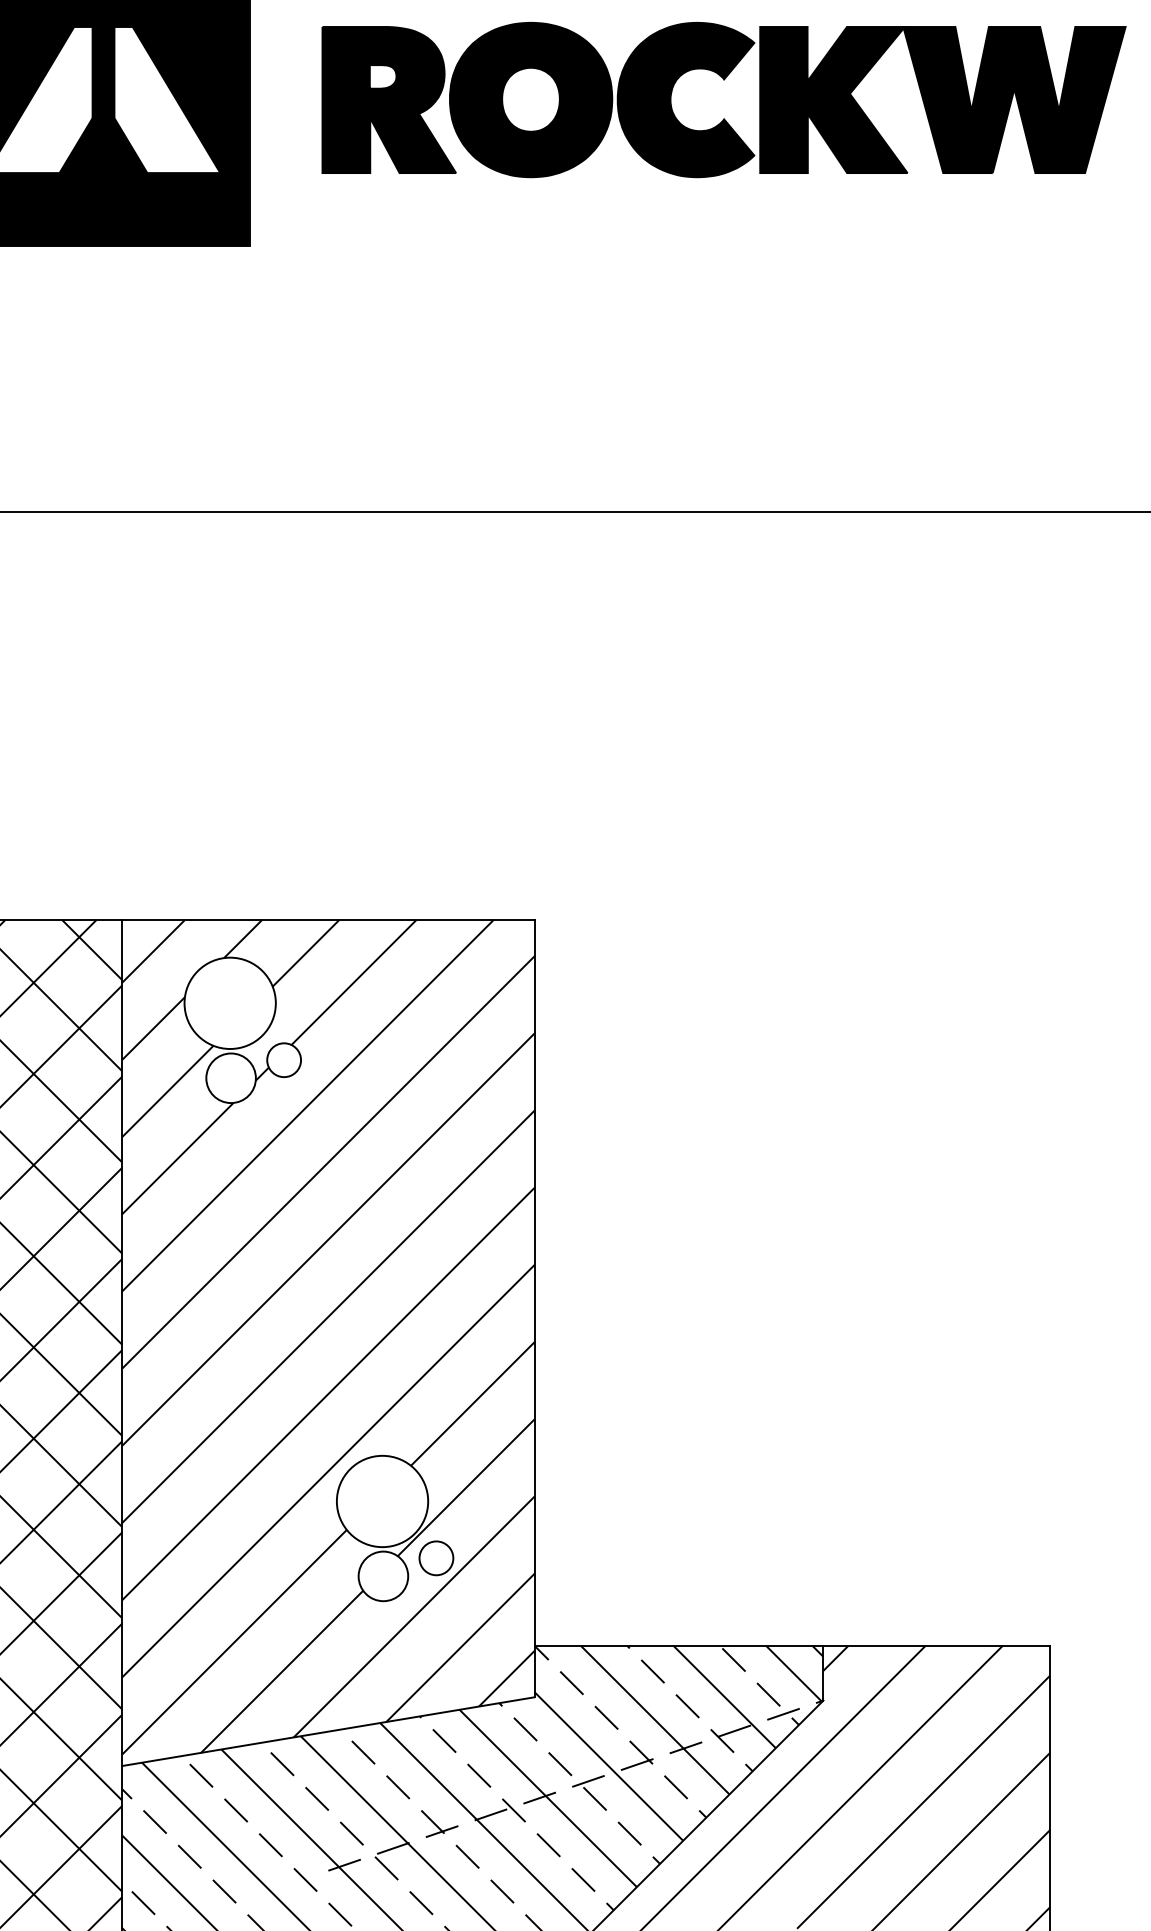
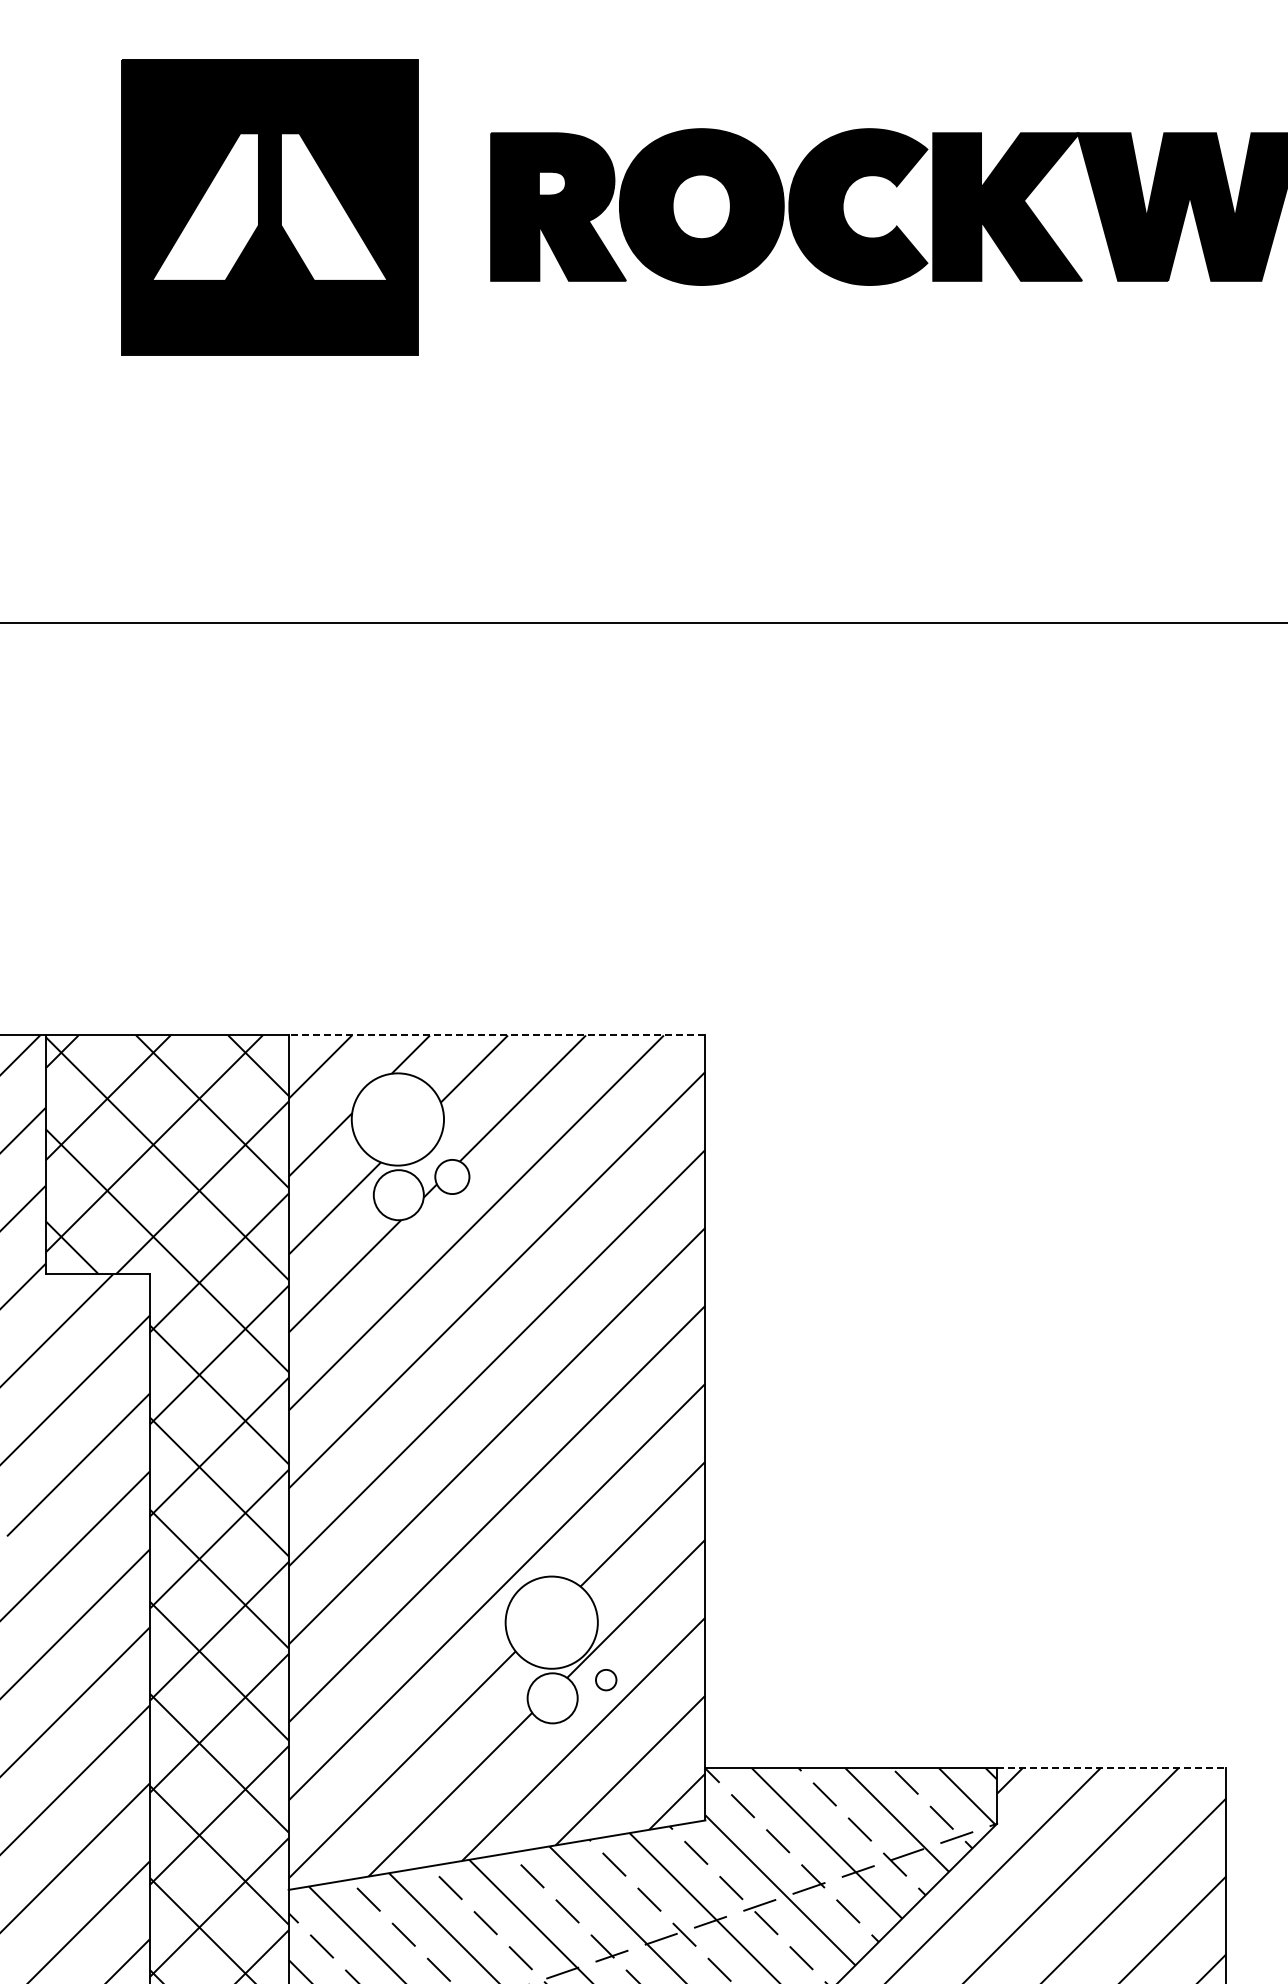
line: (327, 920) -> (496, 1035), solid -> dashed
circle: (436, 1558) -> (606, 1680), size x0.6
line: (936, 1645) -> (1111, 1768), solid -> dashed

